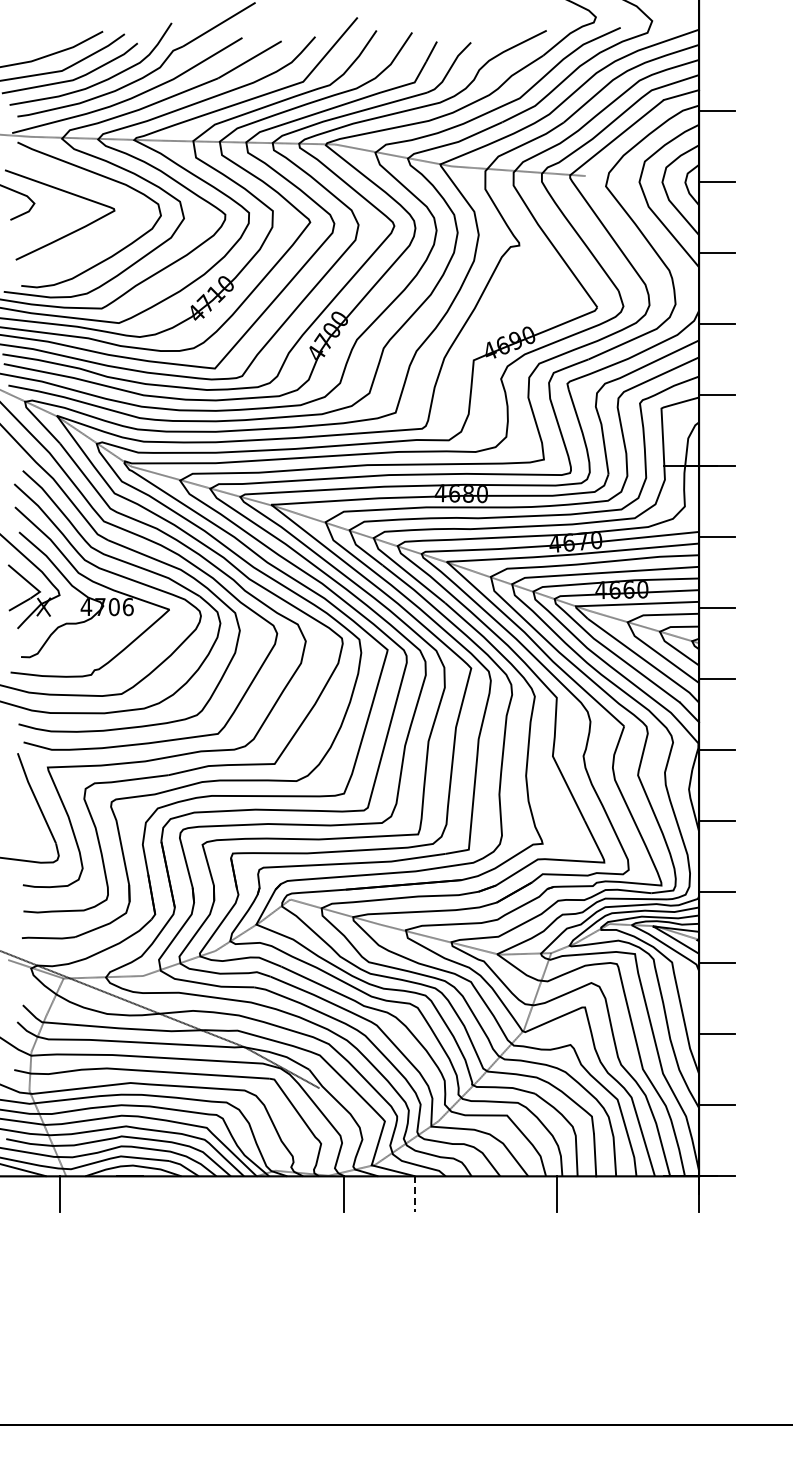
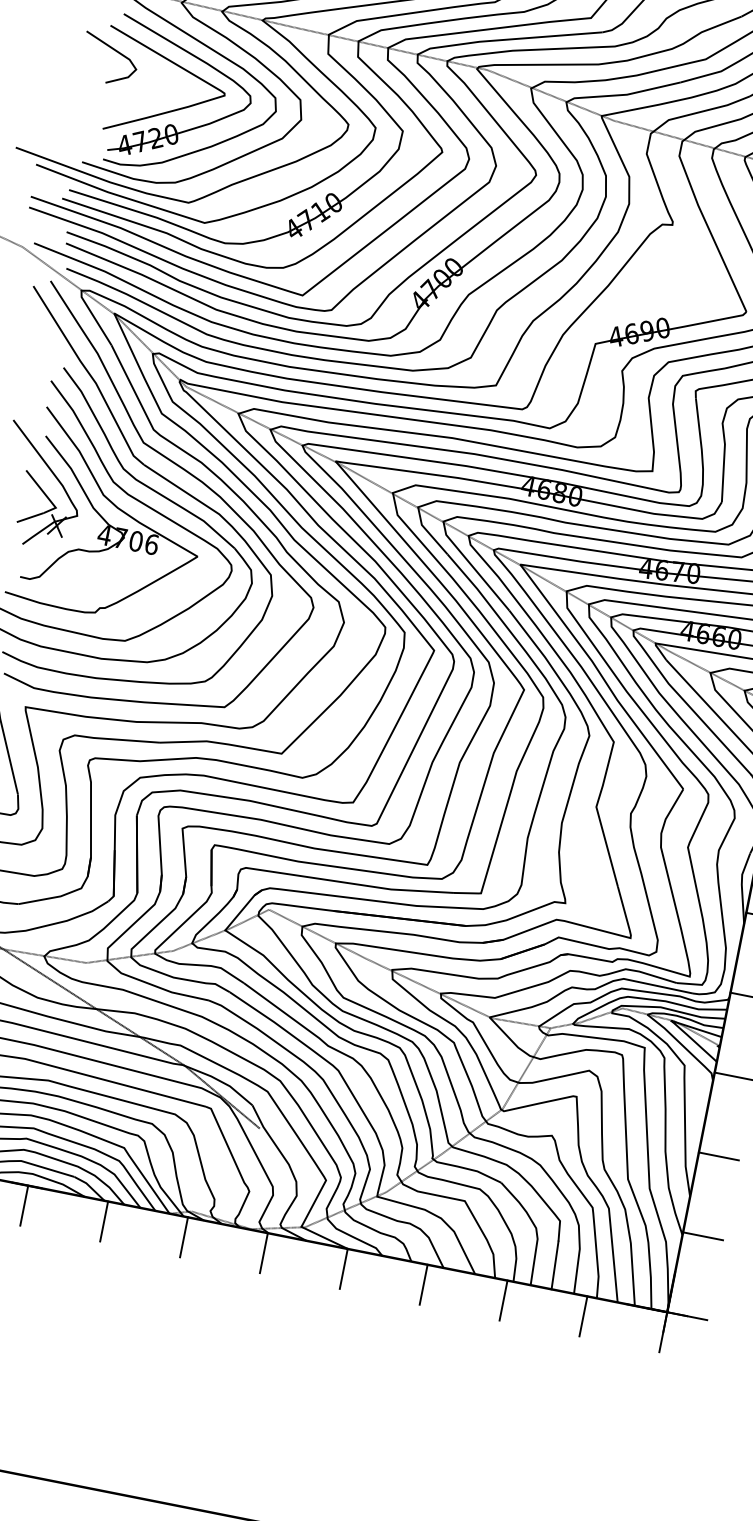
part: (75, 244) -> (173, 124), added
line: (131, 1193) -> (24, 1205), added
line: (202, 1193) -> (104, 1220), added
line: (273, 1193) -> (184, 1236), added
line: (486, 1193) -> (424, 1284), added
line: (628, 1193) -> (584, 1315), added
line: (415, 1194) -> (344, 1269), dashed -> solid

